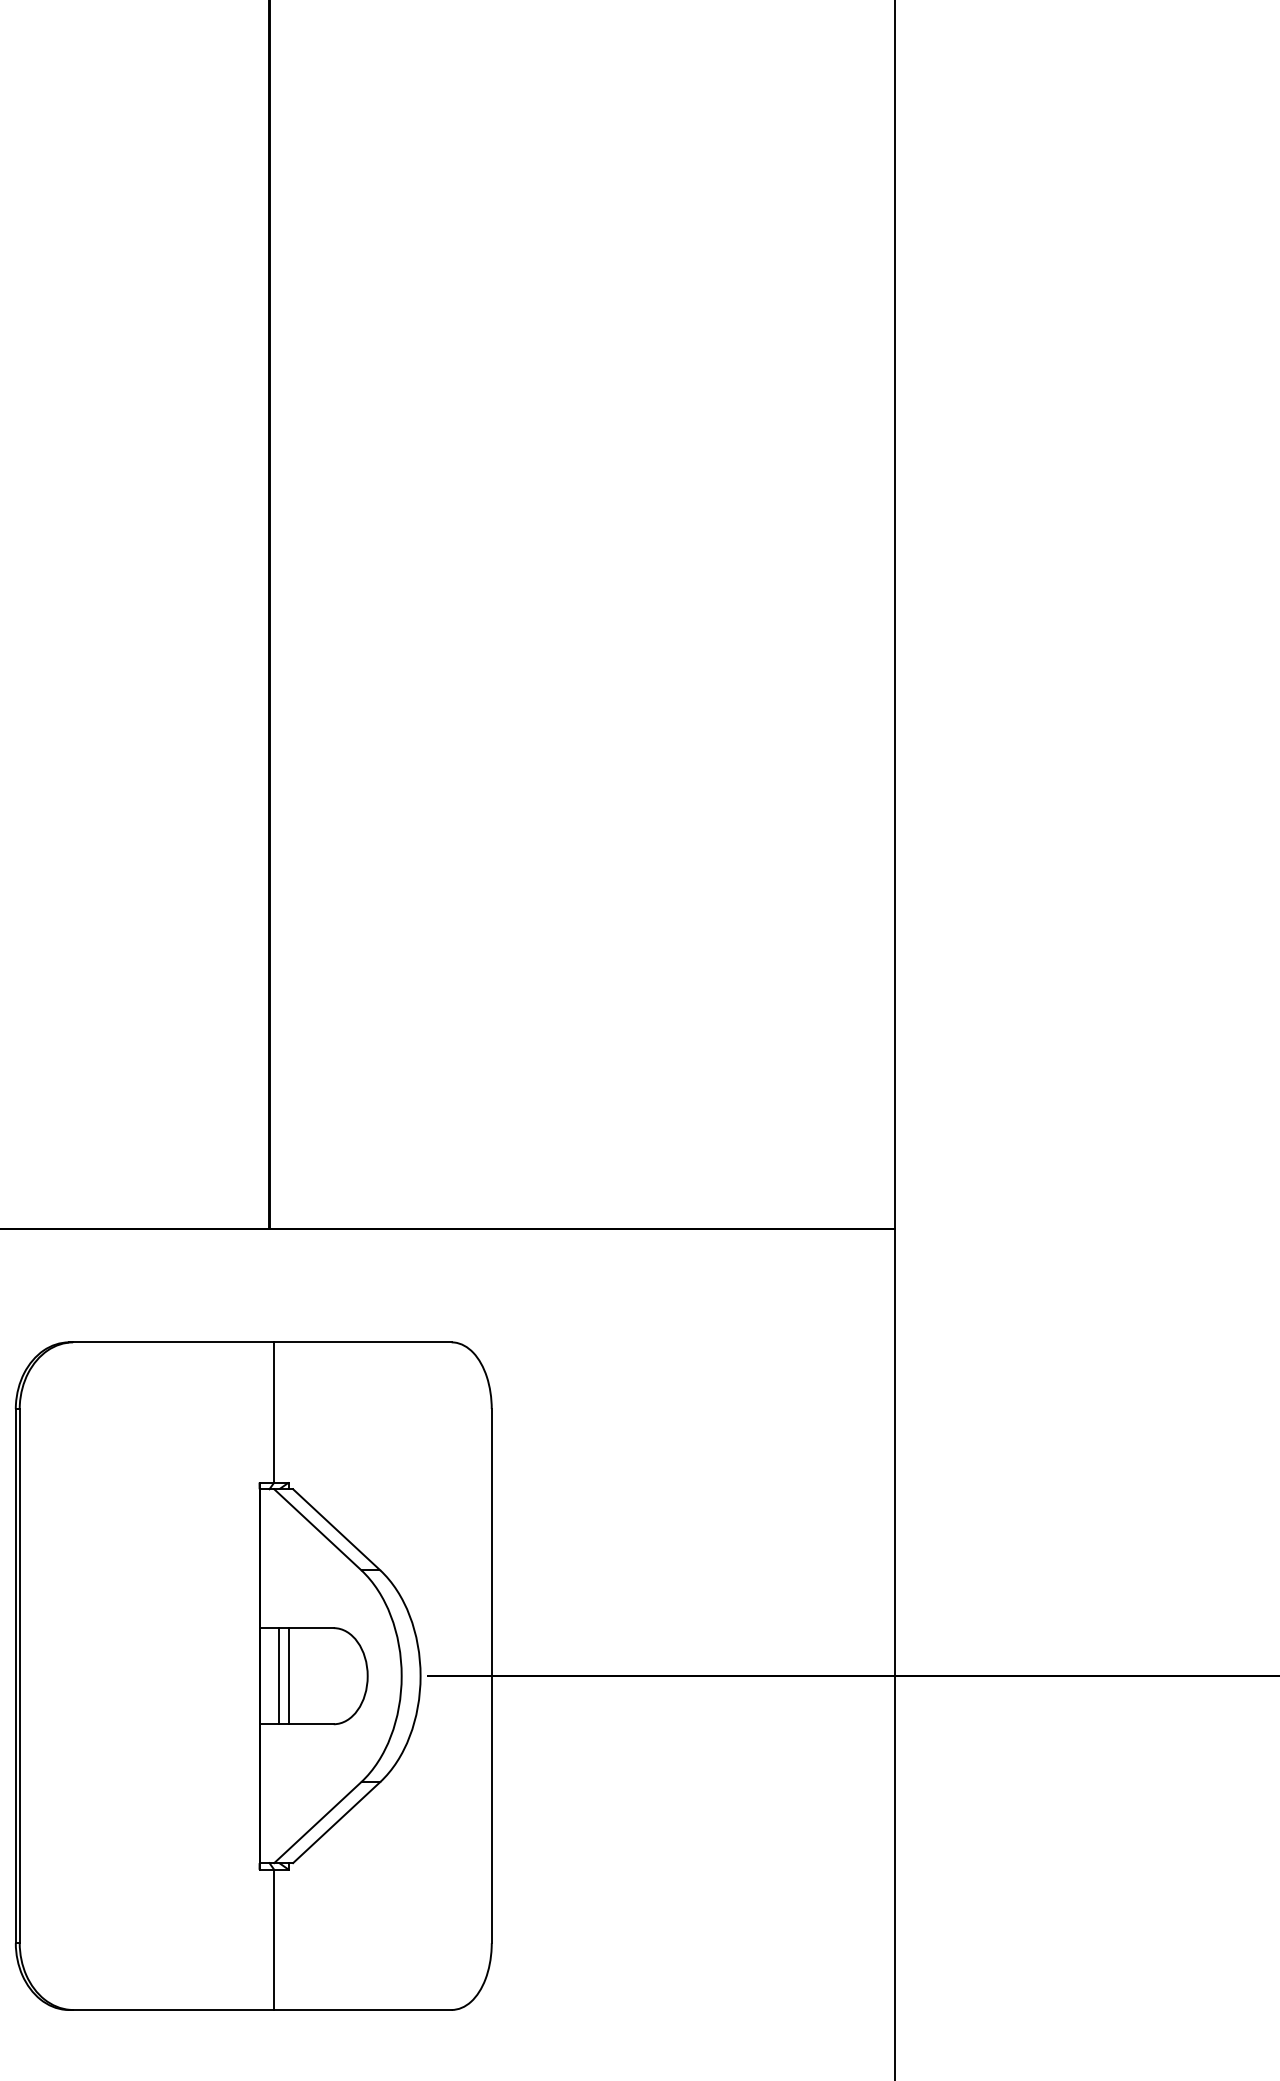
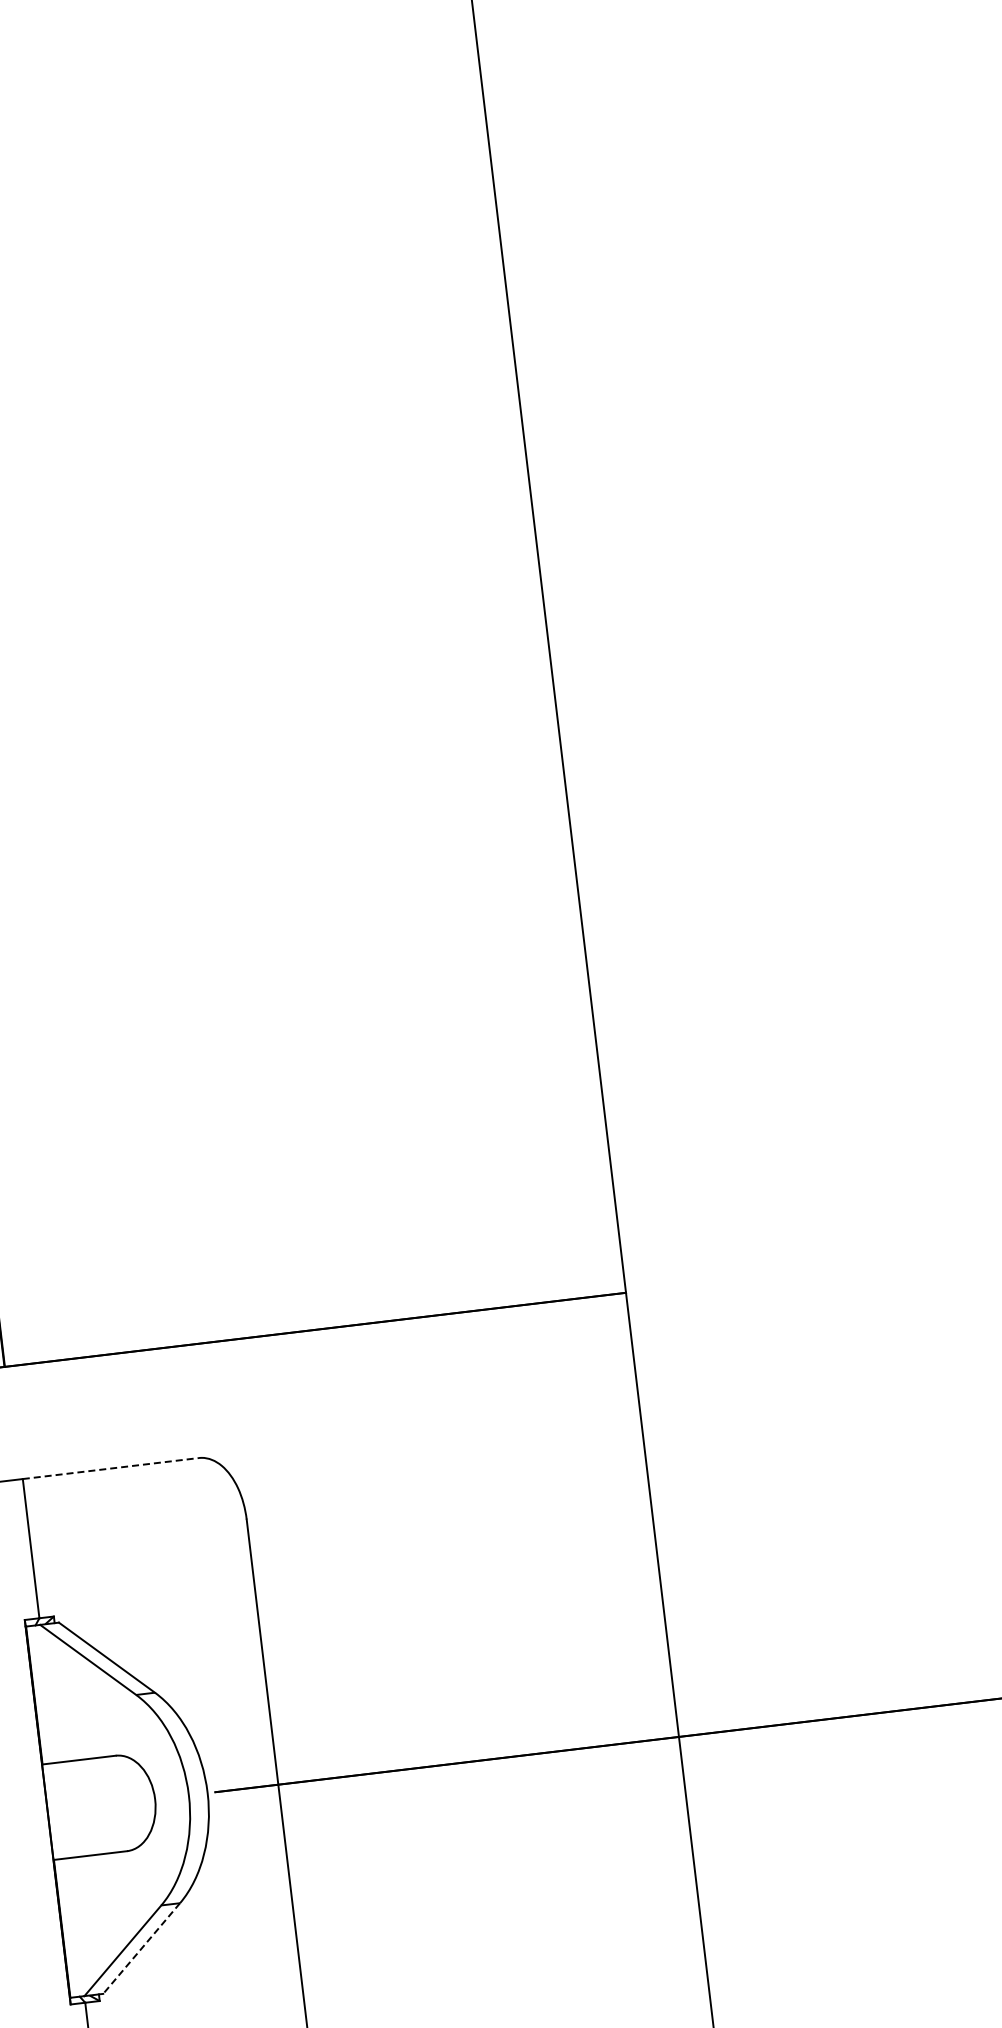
line: (362, 1342) -> (110, 1468), solid -> dashed
line: (279, 1676) -> (67, 1810), removed
line: (288, 1676) -> (76, 1809), removed
line: (336, 1822) -> (141, 1948), solid -> dashed

